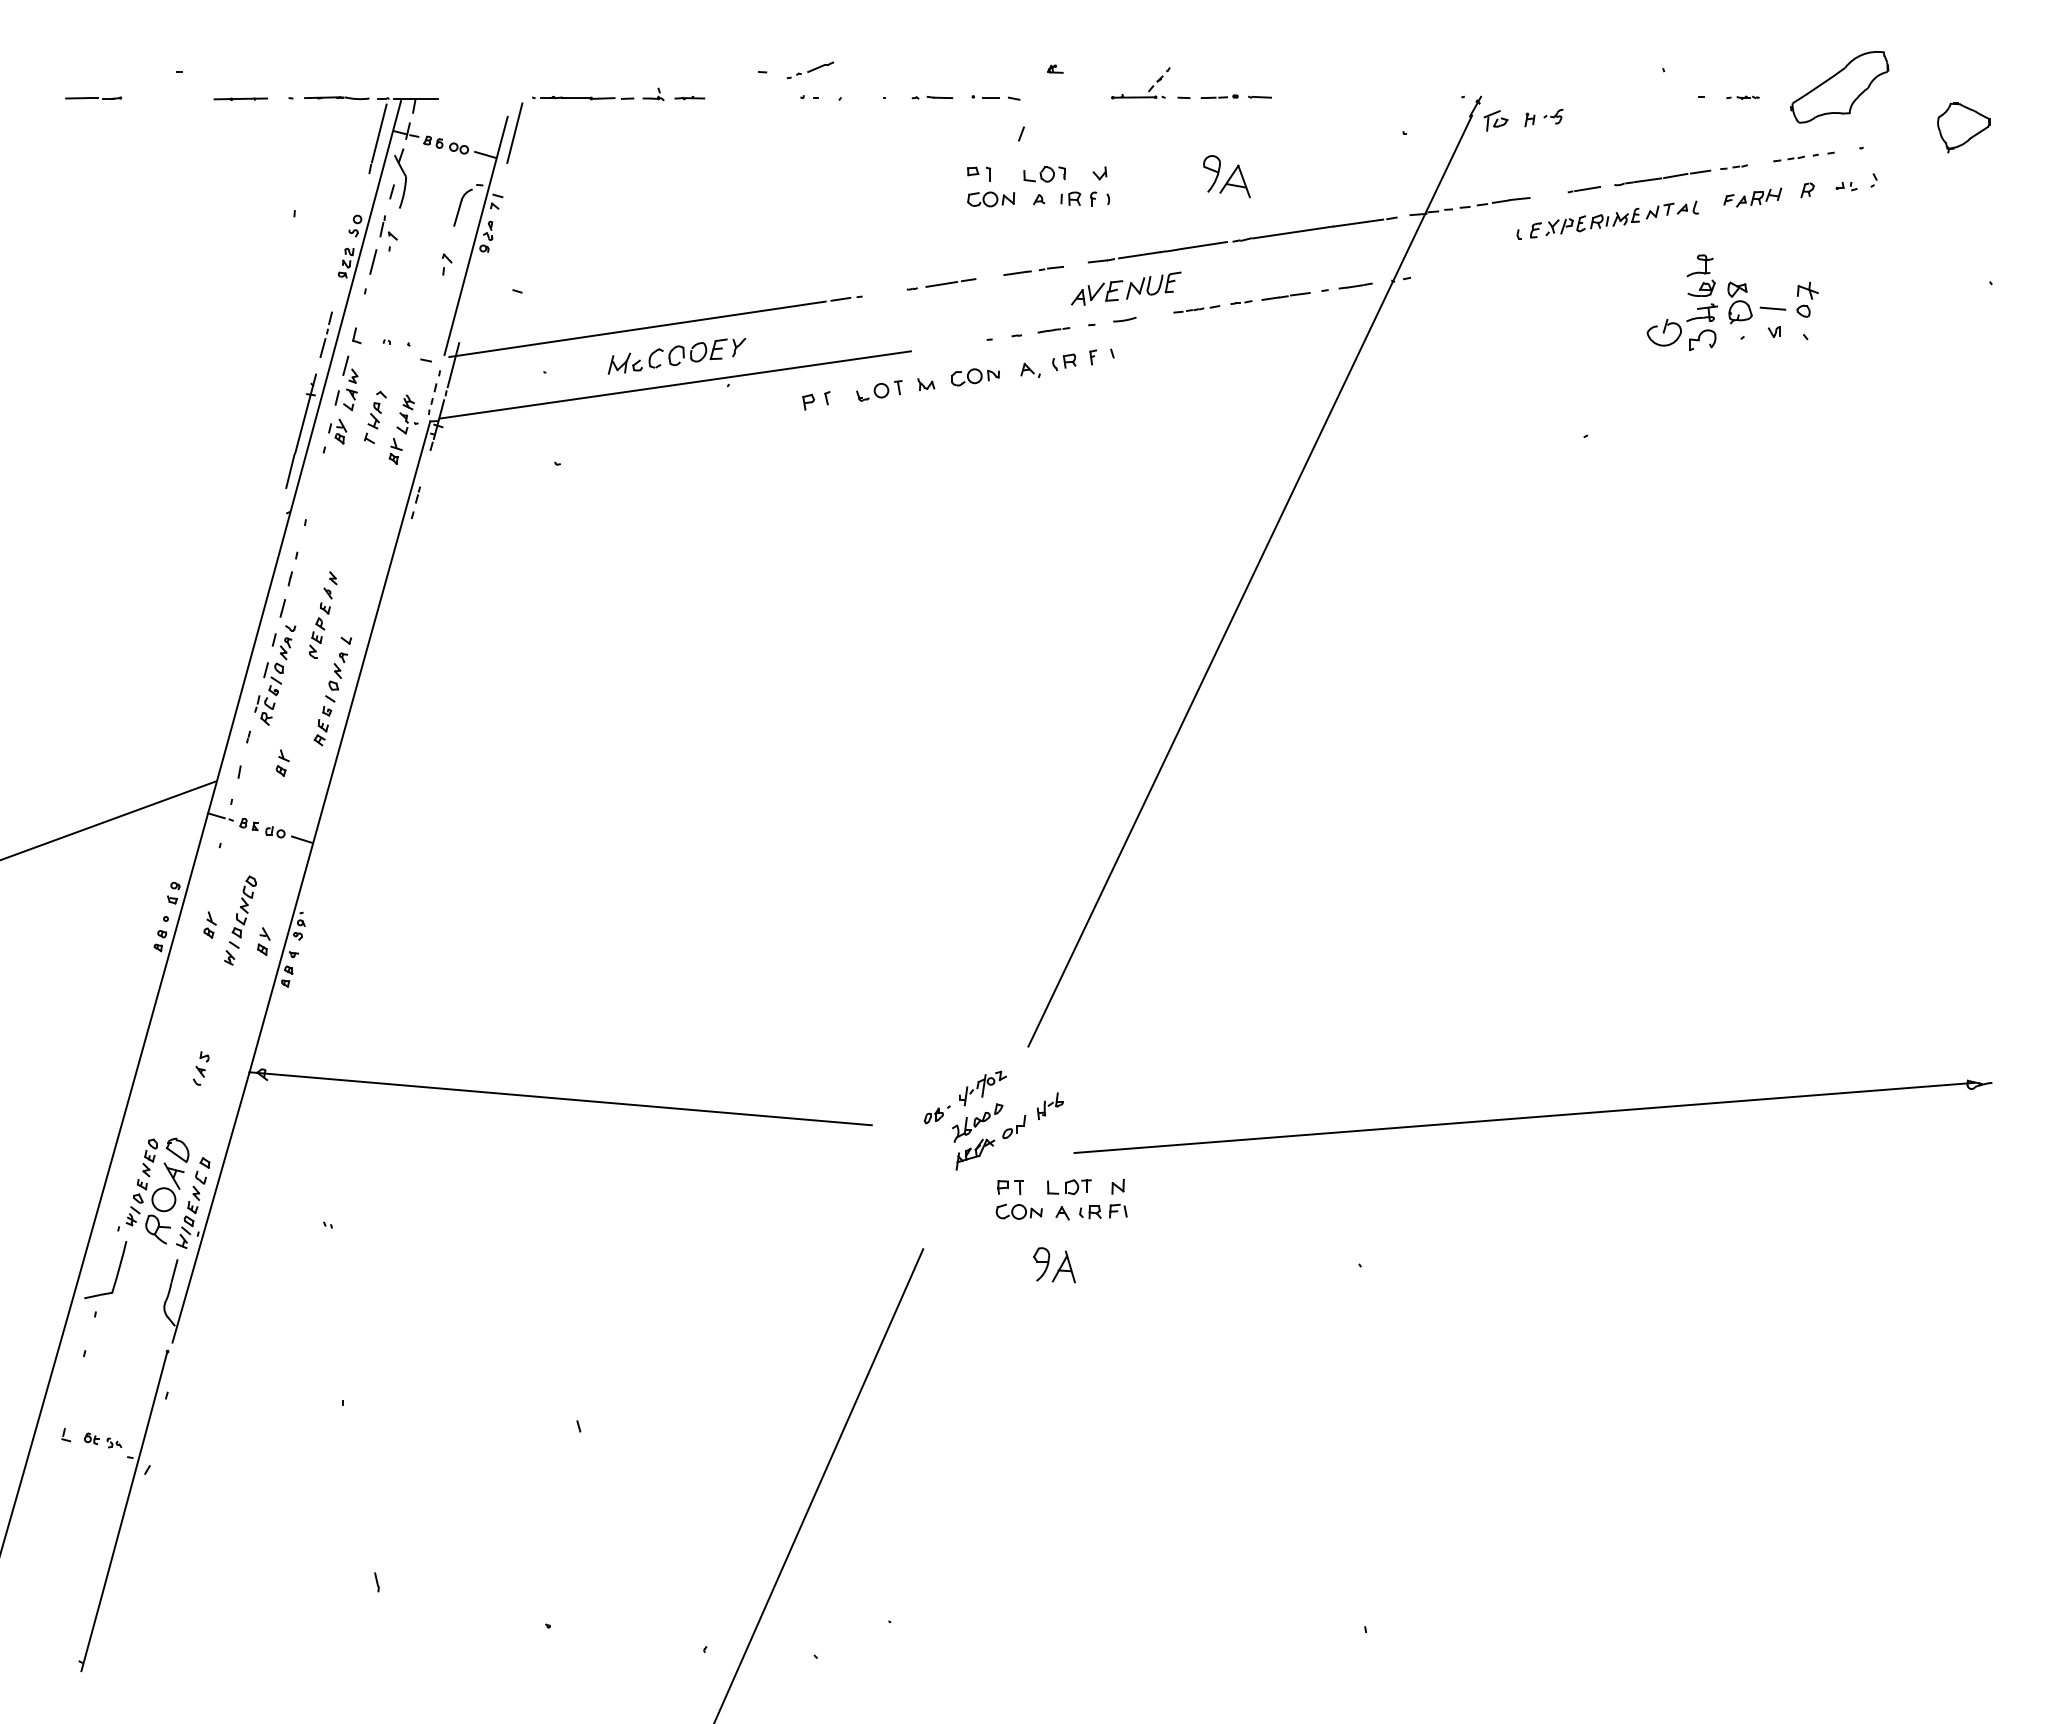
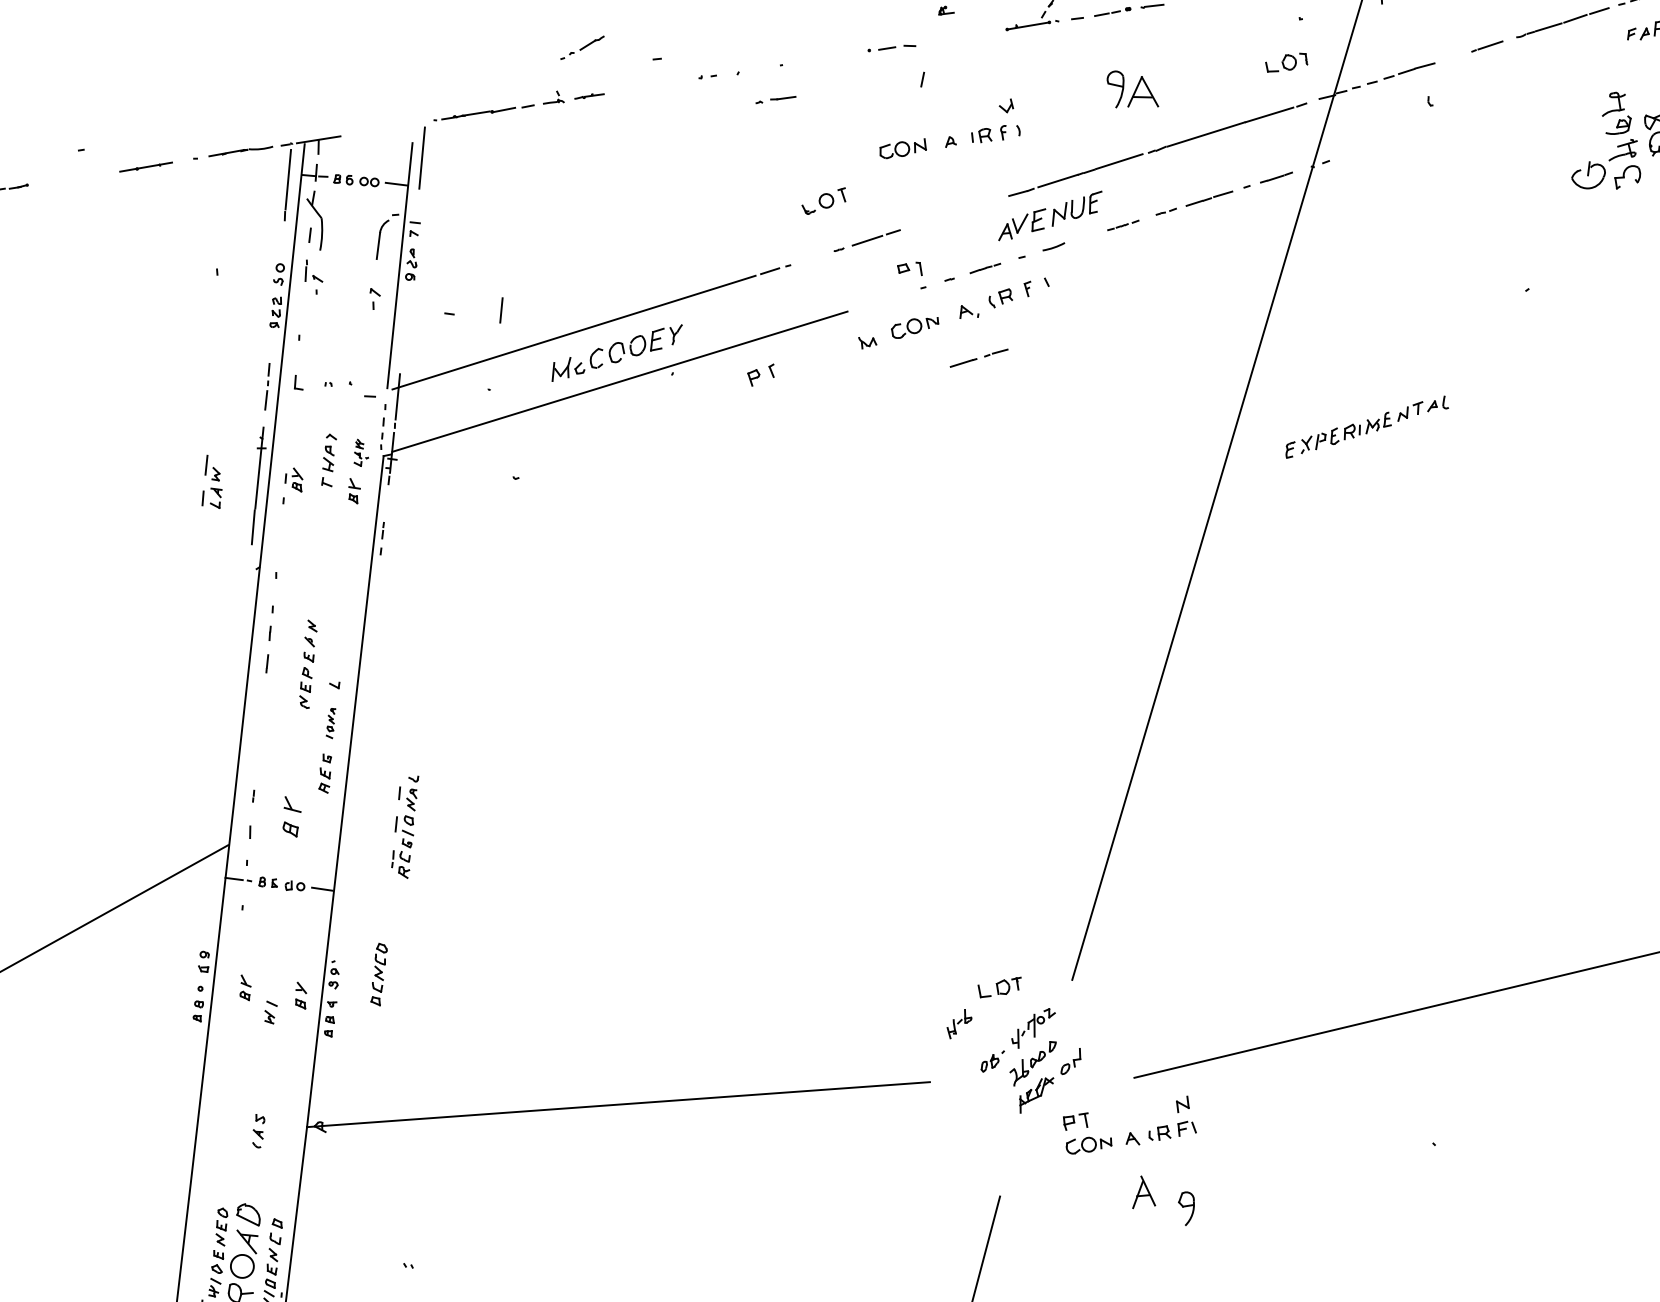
part: (809, 70) -> (581, 48), moved
part: (932, 97) -> (775, 99), moved
part: (979, 173) -> (910, 269), moved
part: (1044, 174) -> (1286, 63), moved
part: (1614, 219) -> (1366, 427), moved
line: (373, 261) -> (501, 309), moved
part: (1033, 270) -> (978, 357), moved
part: (1196, 309) -> (1122, 225), size x0.7
part: (346, 383) -> (209, 482), moved
part: (879, 390) -> (824, 201), moved
part: (407, 414) -> (360, 452), size x0.7
part: (275, 675) -> (406, 828), moved
part: (336, 677) -> (331, 723), size x0.6
part: (282, 762) -> (291, 816), size x1.6
part: (243, 906) -> (377, 974), moved
part: (1049, 1106) -> (958, 1024), moved
part: (1069, 1187) -> (1000, 988), moved
part: (1041, 1264) -> (1187, 1208), moved

